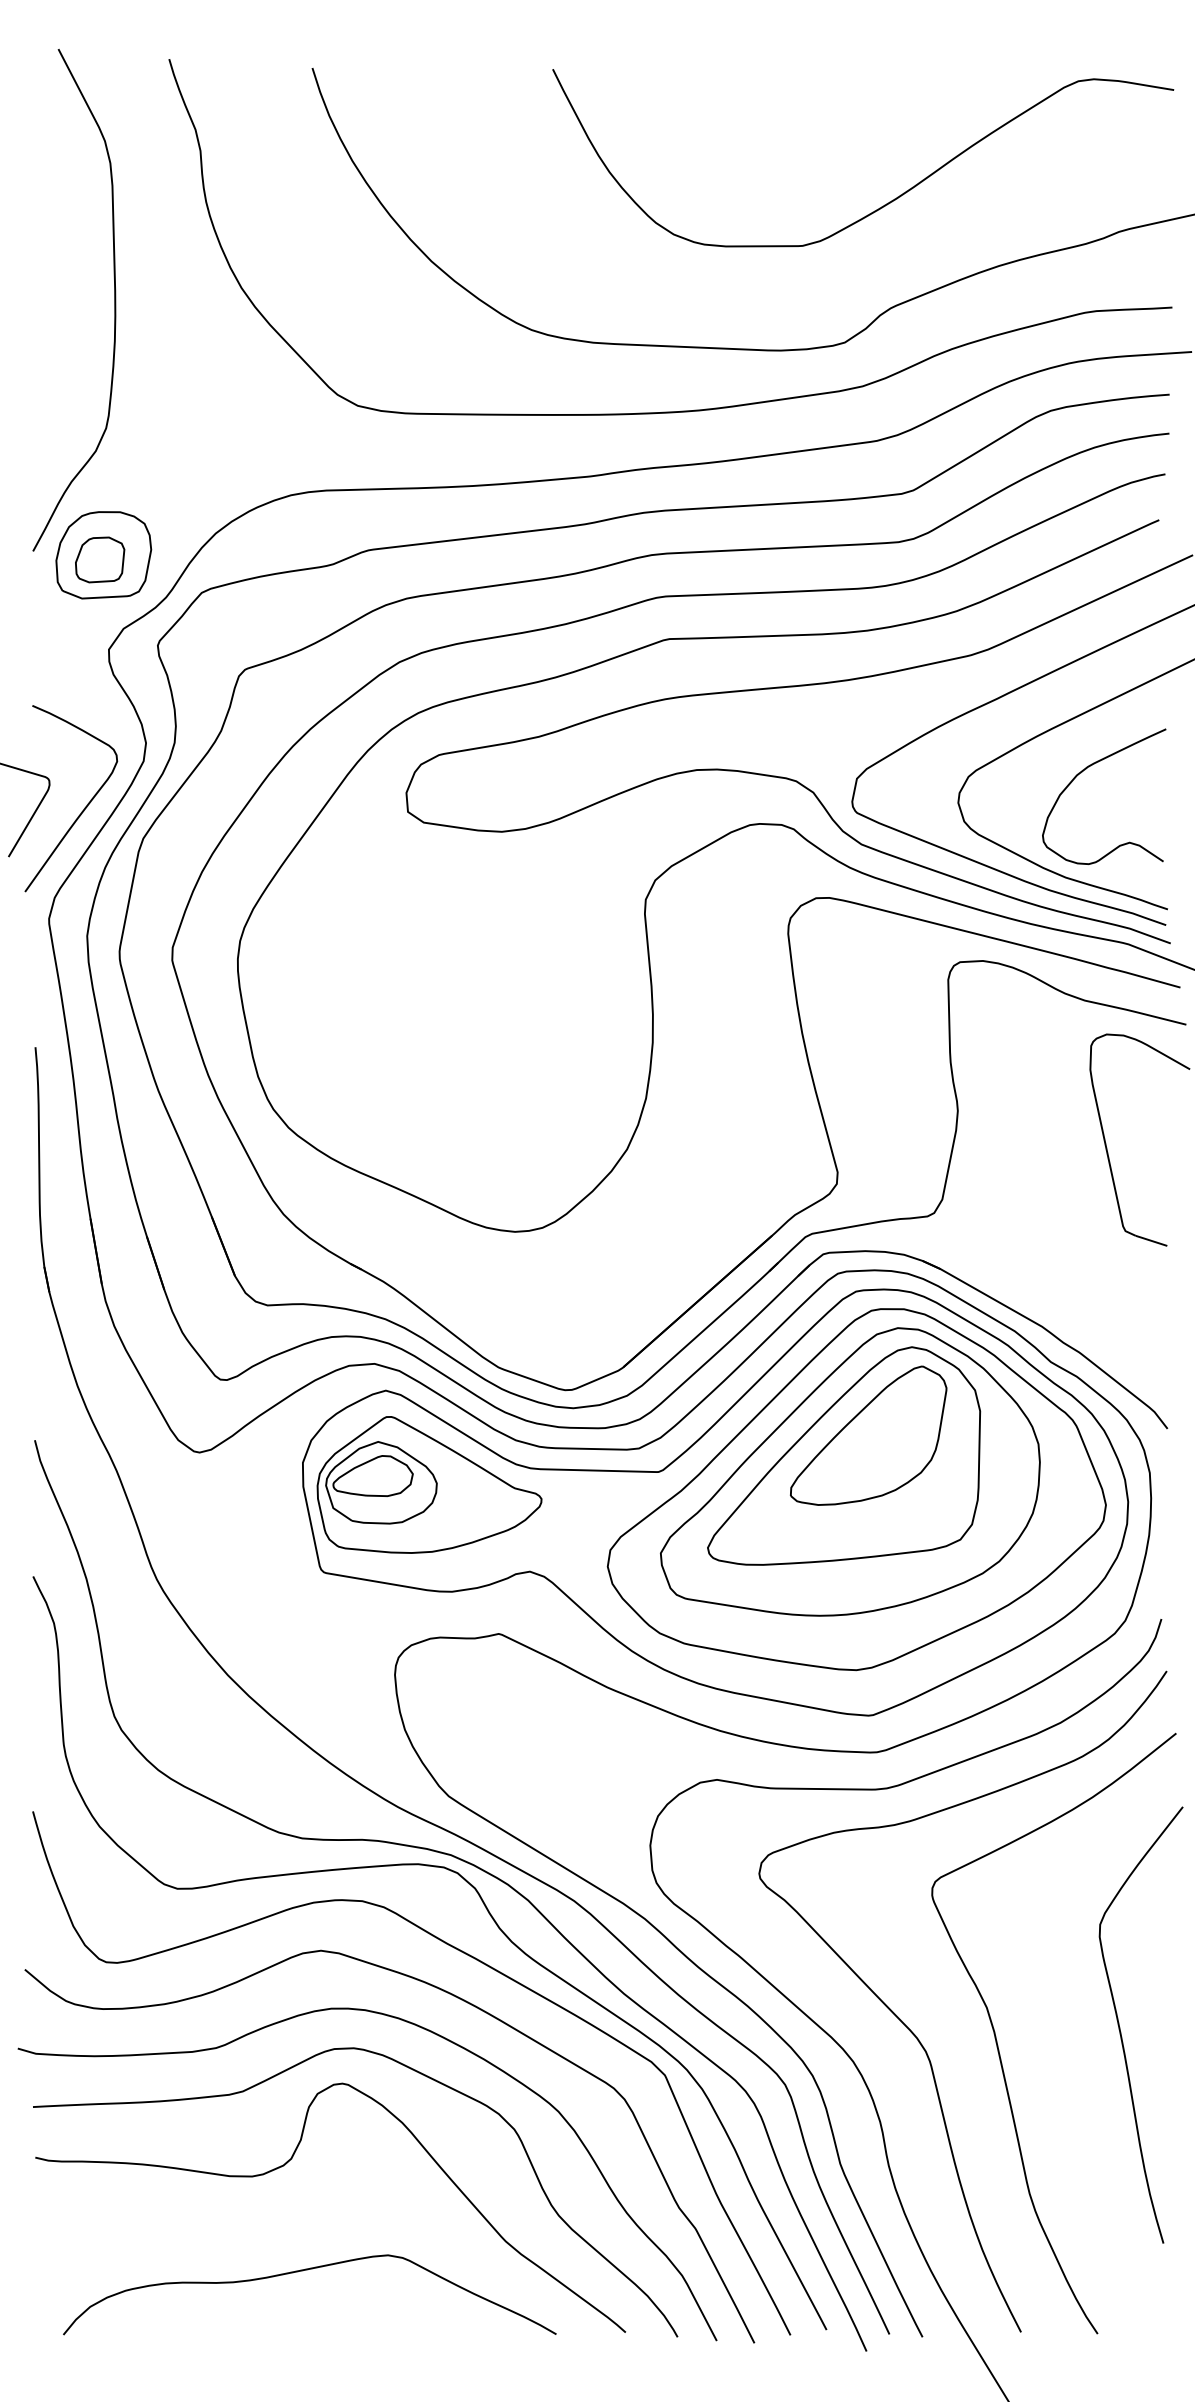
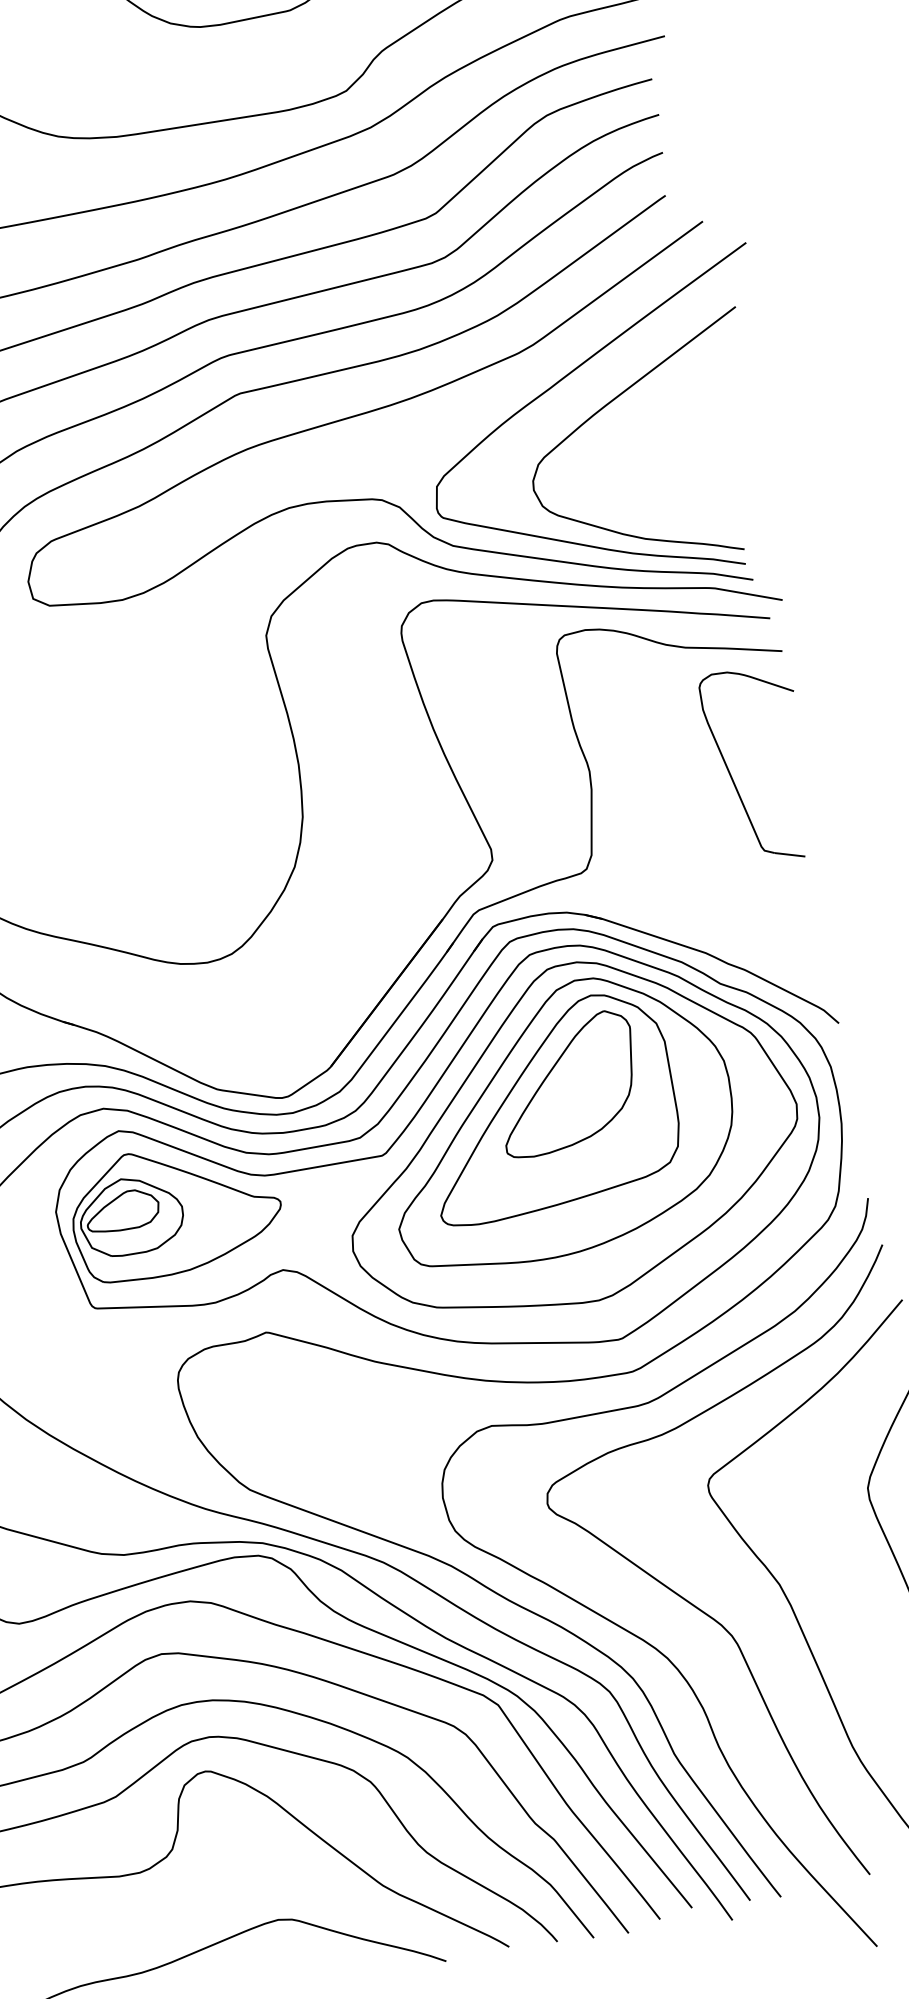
curve: (1086, 769) -> (644, 436), removed

